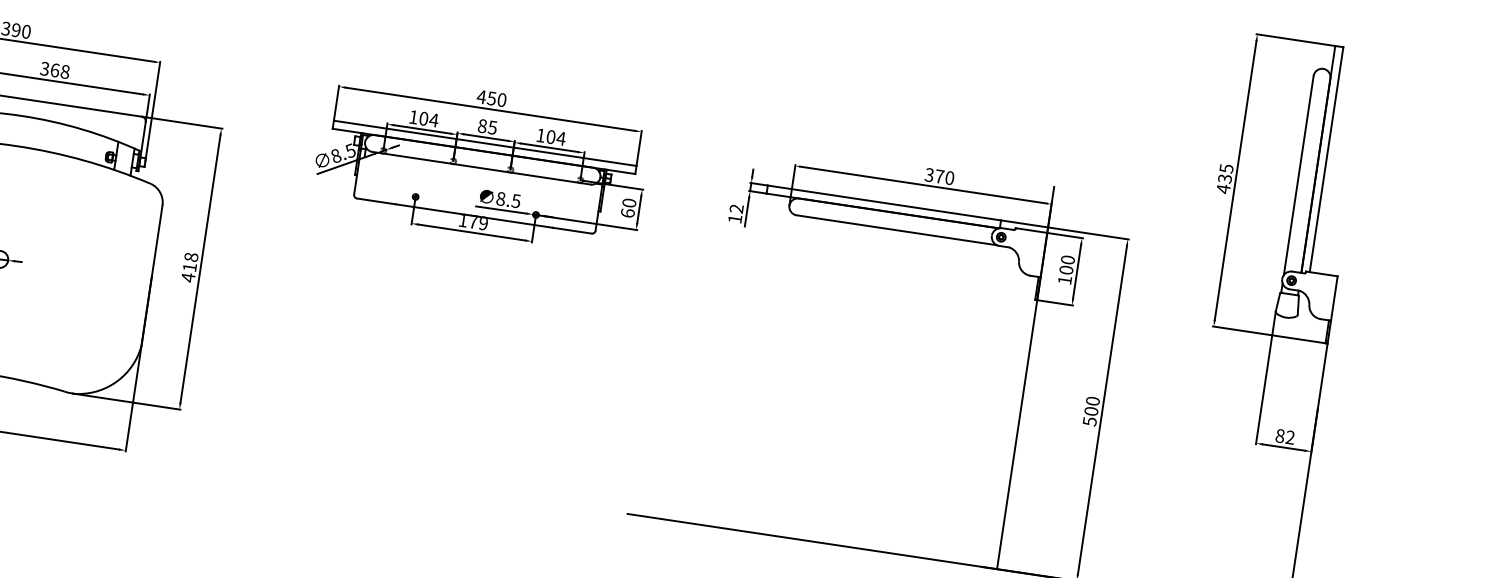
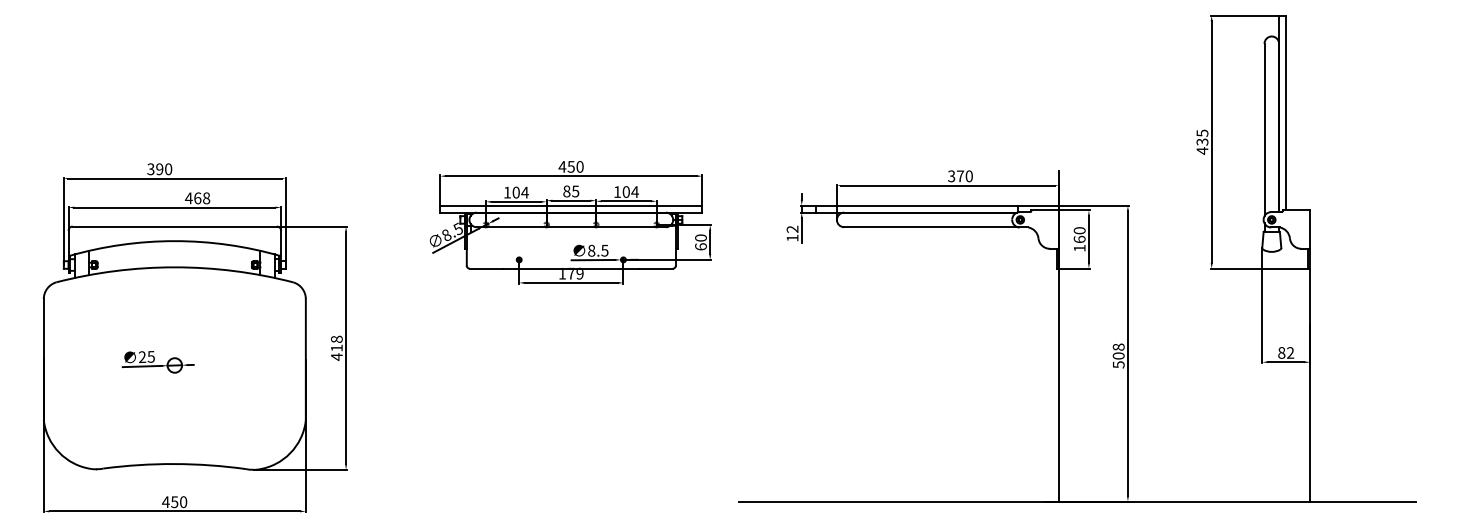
text: (44, 68) -> (188, 198), 368 -> 468
text: (1066, 270) -> (1079, 239), 100 -> 160
text: (1092, 400) -> (1118, 346), 500 -> 508

